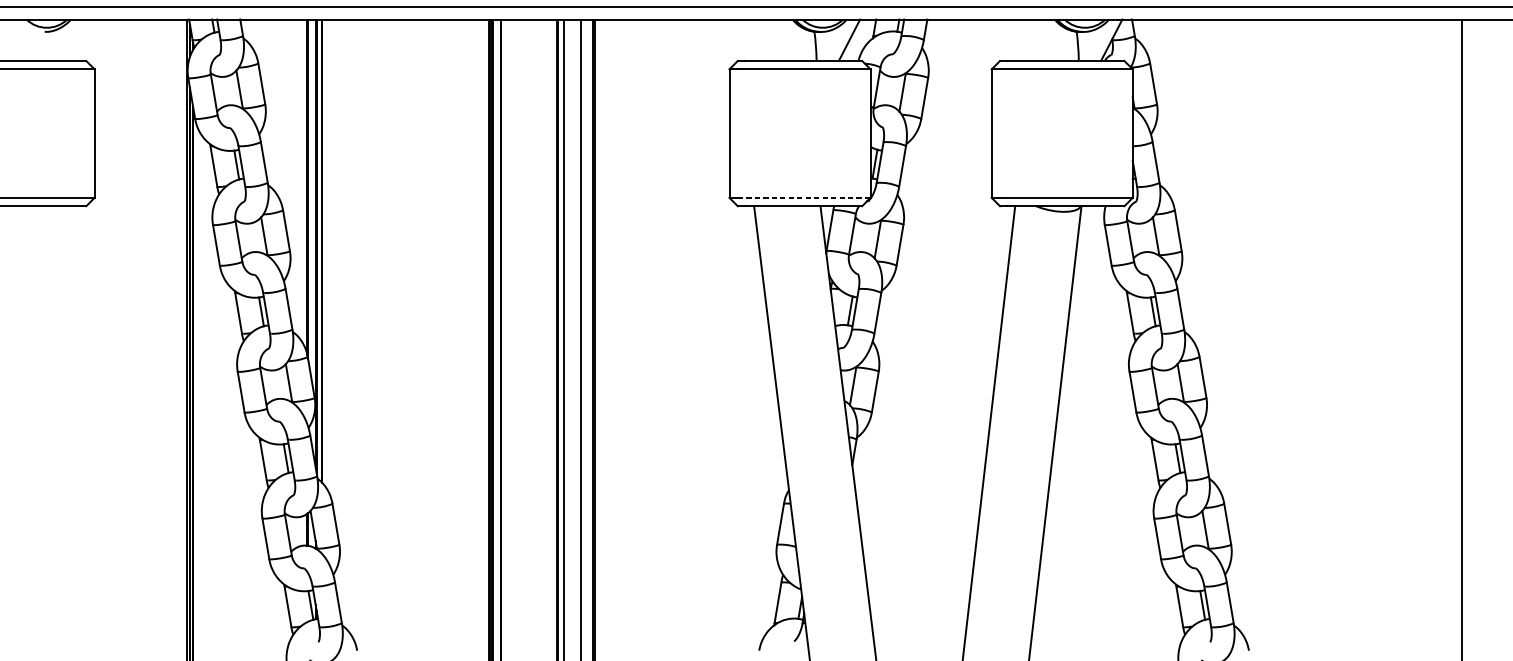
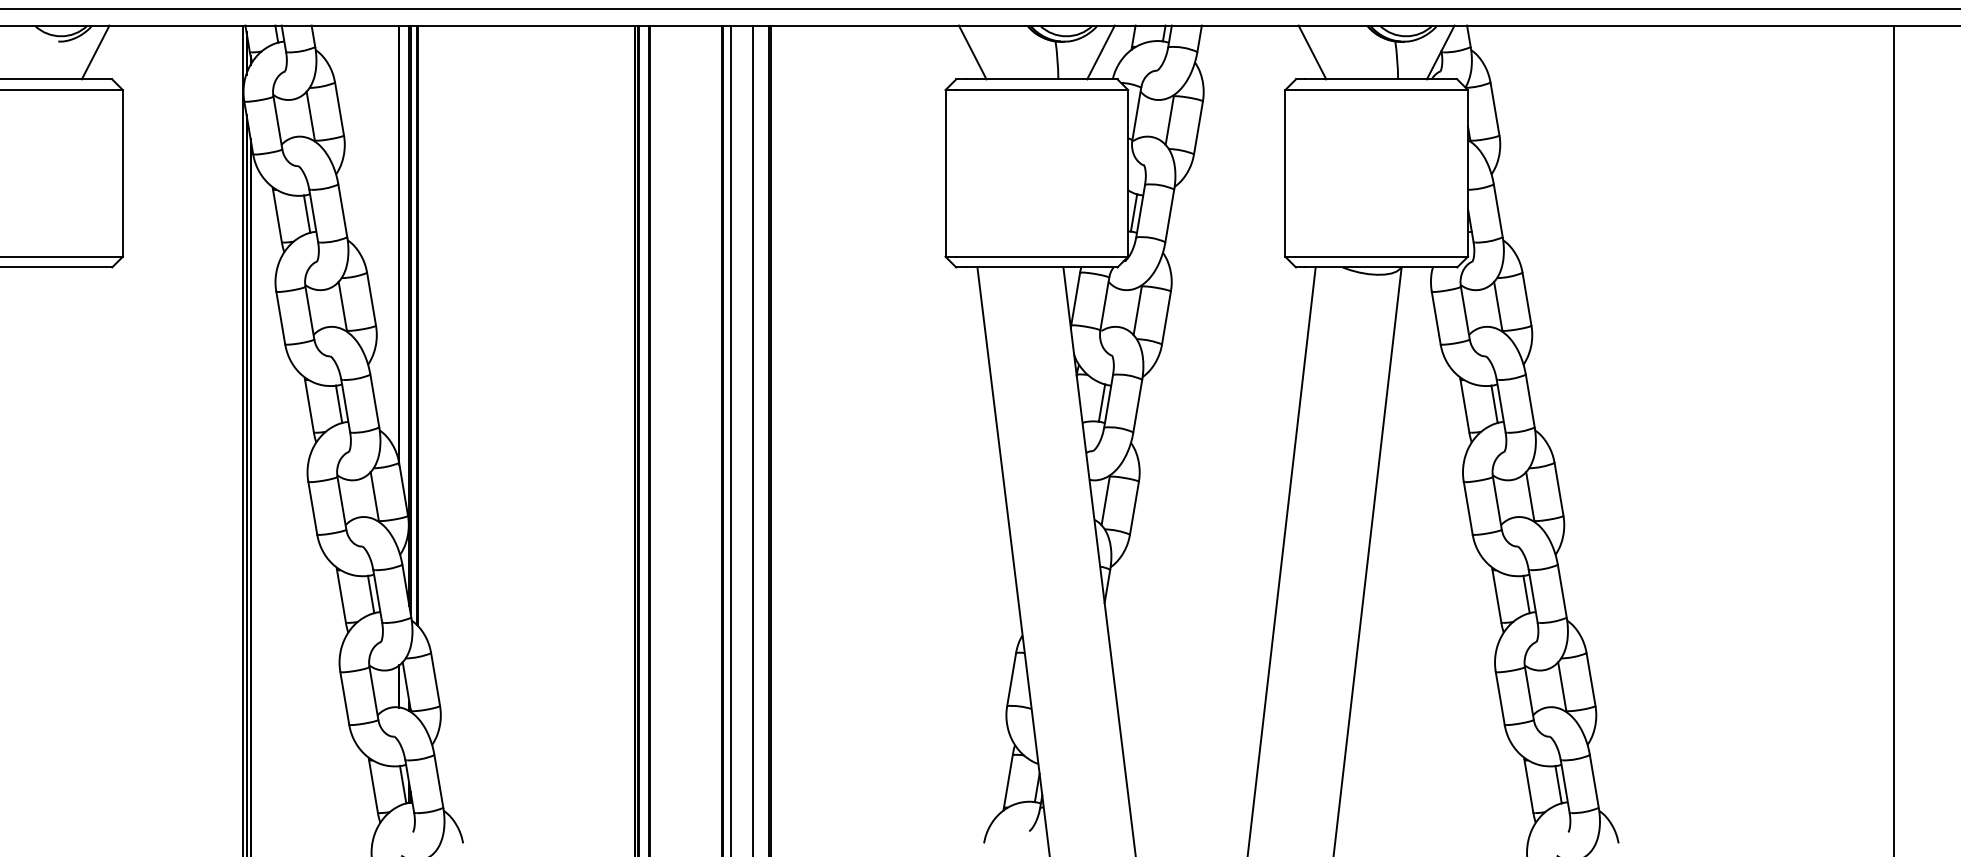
line: (73, 40) -> (95, 52), added
line: (750, 40) -> (972, 52), added
line: (1012, 40) -> (1312, 52), added
line: (804, 197) -> (1042, 256), dashed -> solid

